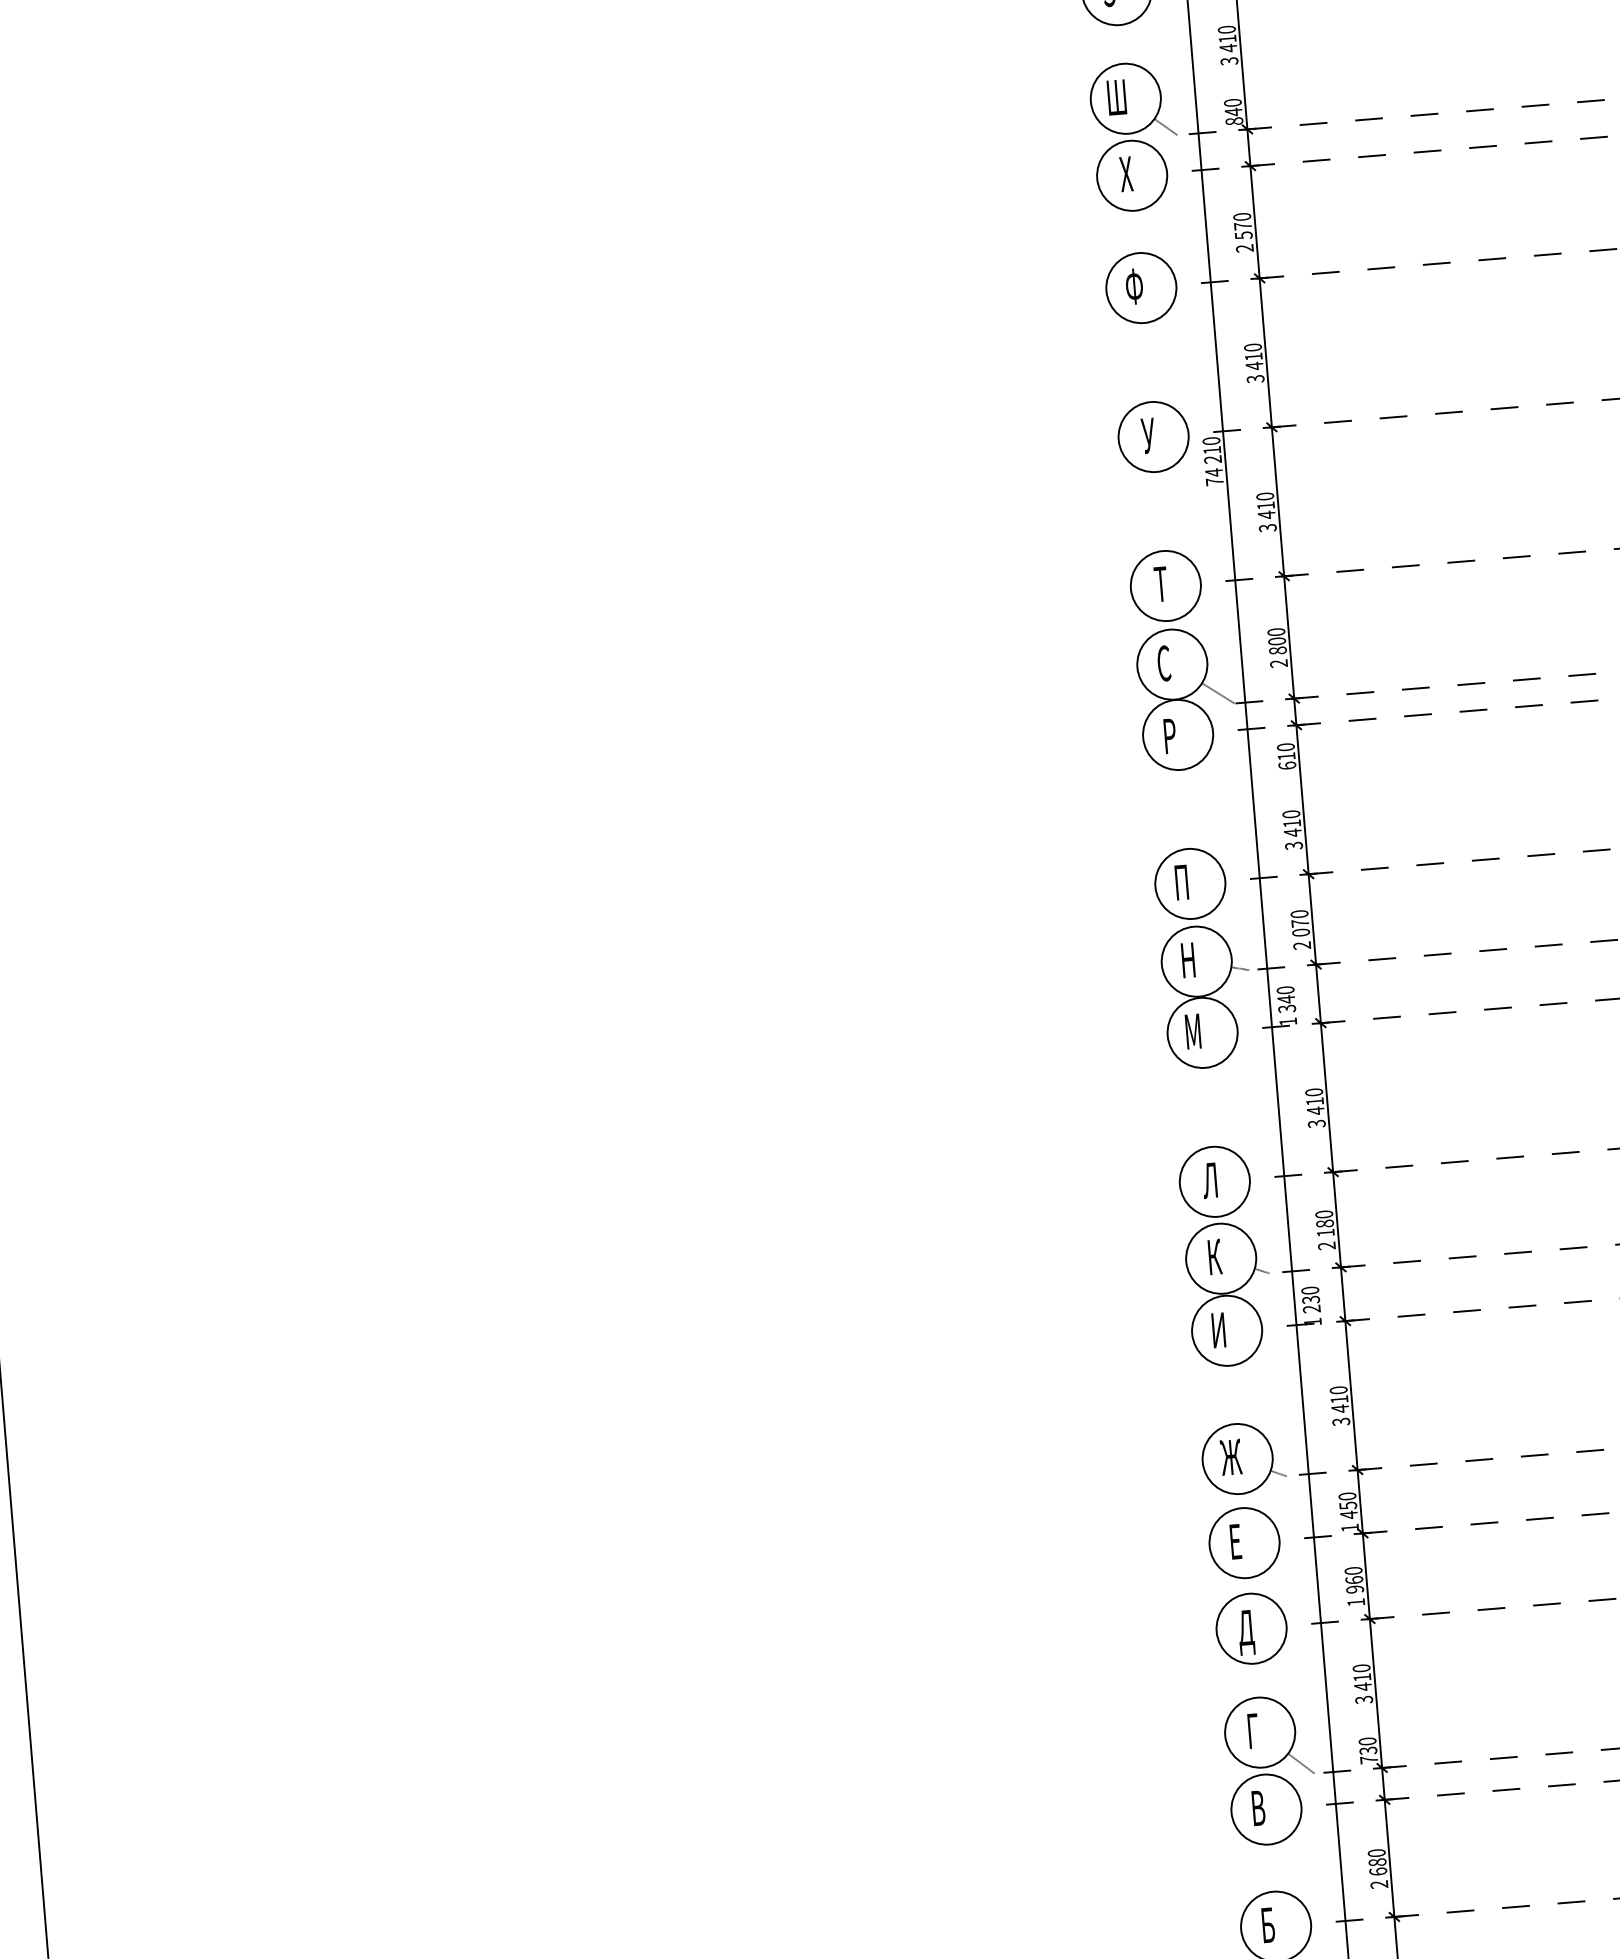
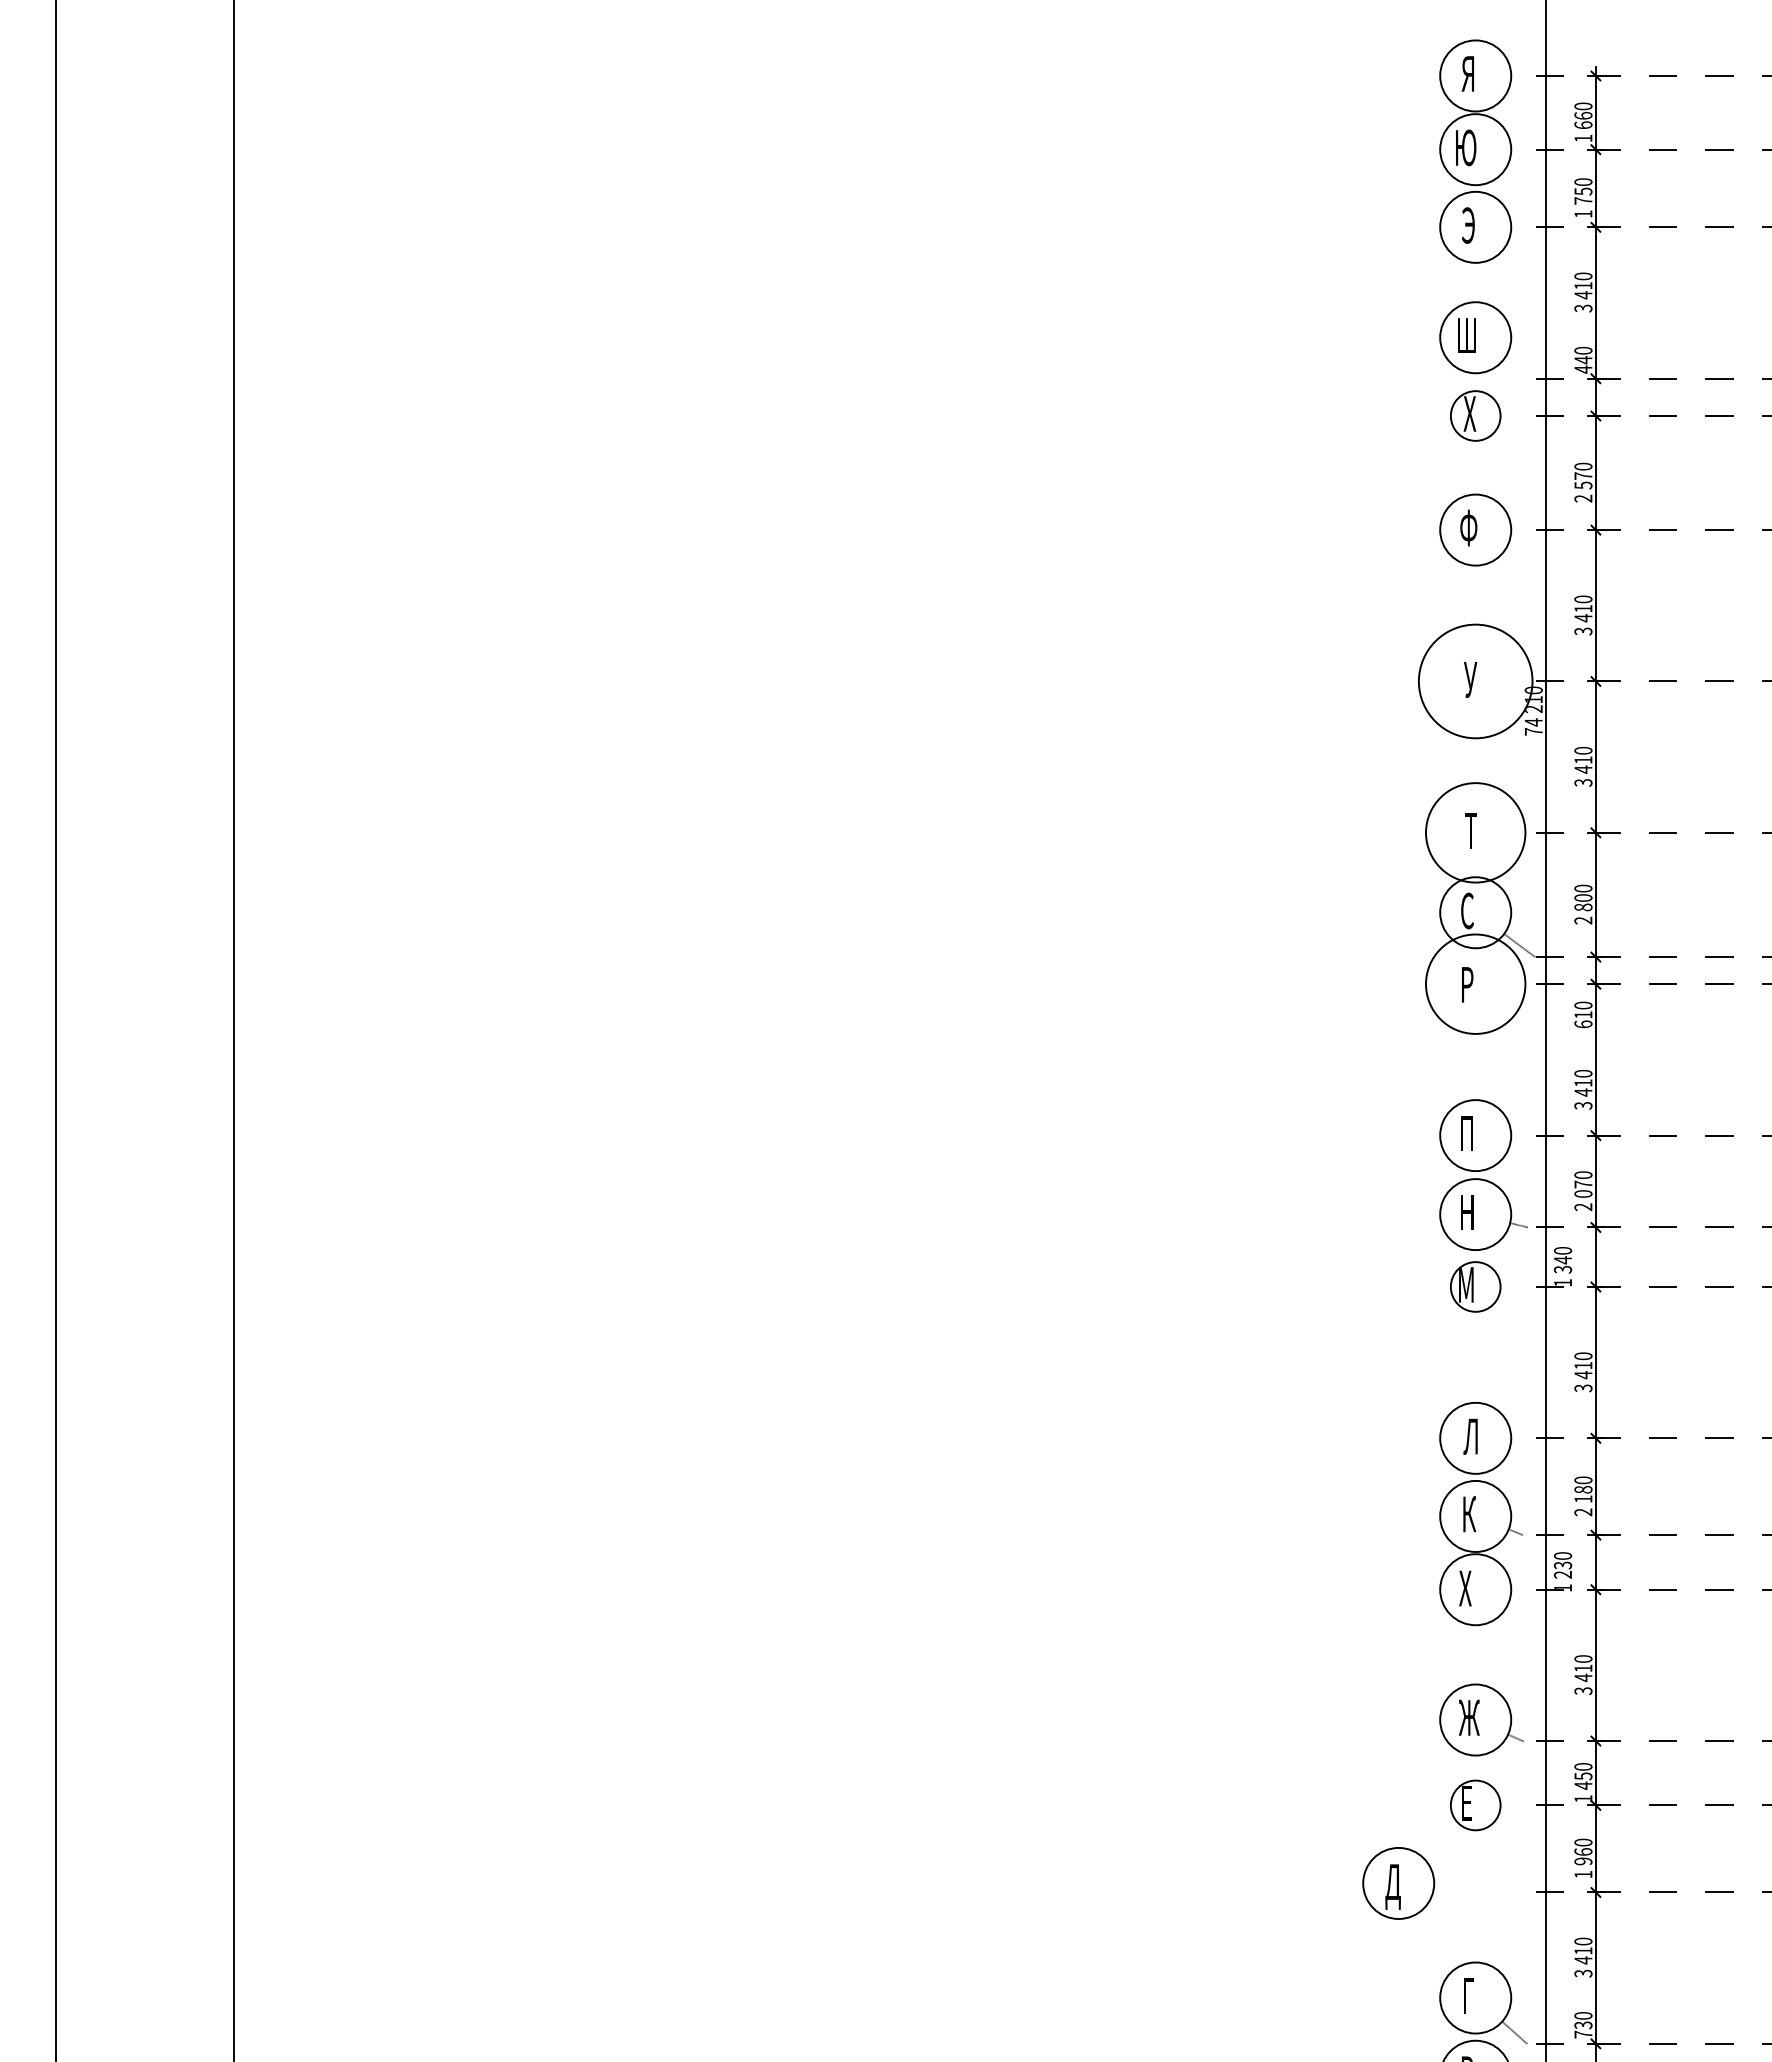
text: (1234, 121) -> (1583, 369), 840 -> 440
line: (1165, 126) -> (1513, 369), removed
circle: (1131, 175) -> (1475, 415), size x0.7
circle: (1153, 436) -> (1475, 680), size x1.6
circle: (1165, 585) -> (1475, 832), size x1.4
circle: (1177, 734) -> (1475, 983), size x1.4
circle: (1202, 1032) -> (1475, 1286), size x0.7
text: (1217, 1330) -> (1466, 1588), И -> Х
circle: (1244, 1542) -> (1475, 1804), size x0.7
part: (1251, 1628) -> (1398, 1883), moved

